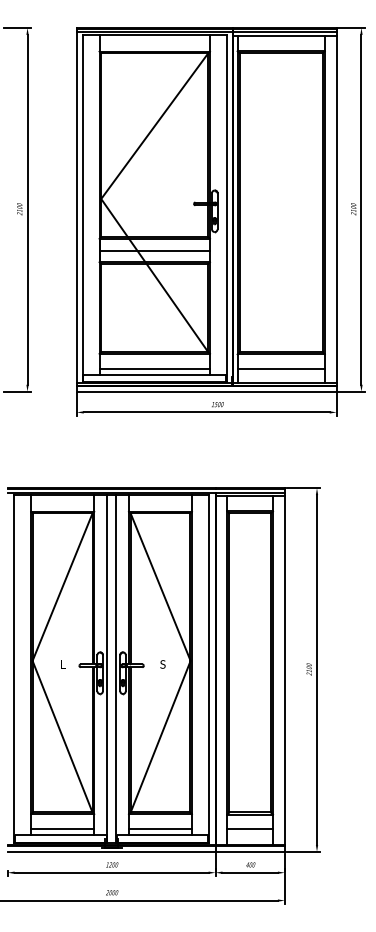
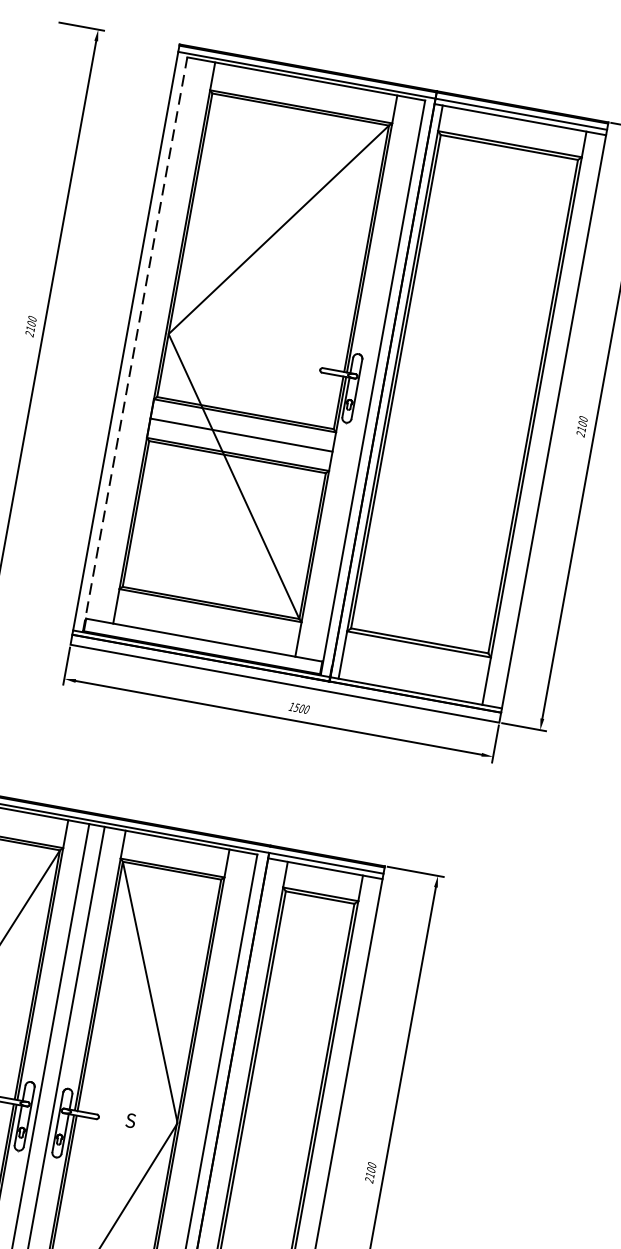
line: (82, 208) -> (134, 344), solid -> dashed
line: (154, 368) -> (205, 629), removed
line: (280, 368) -> (413, 667), removed

